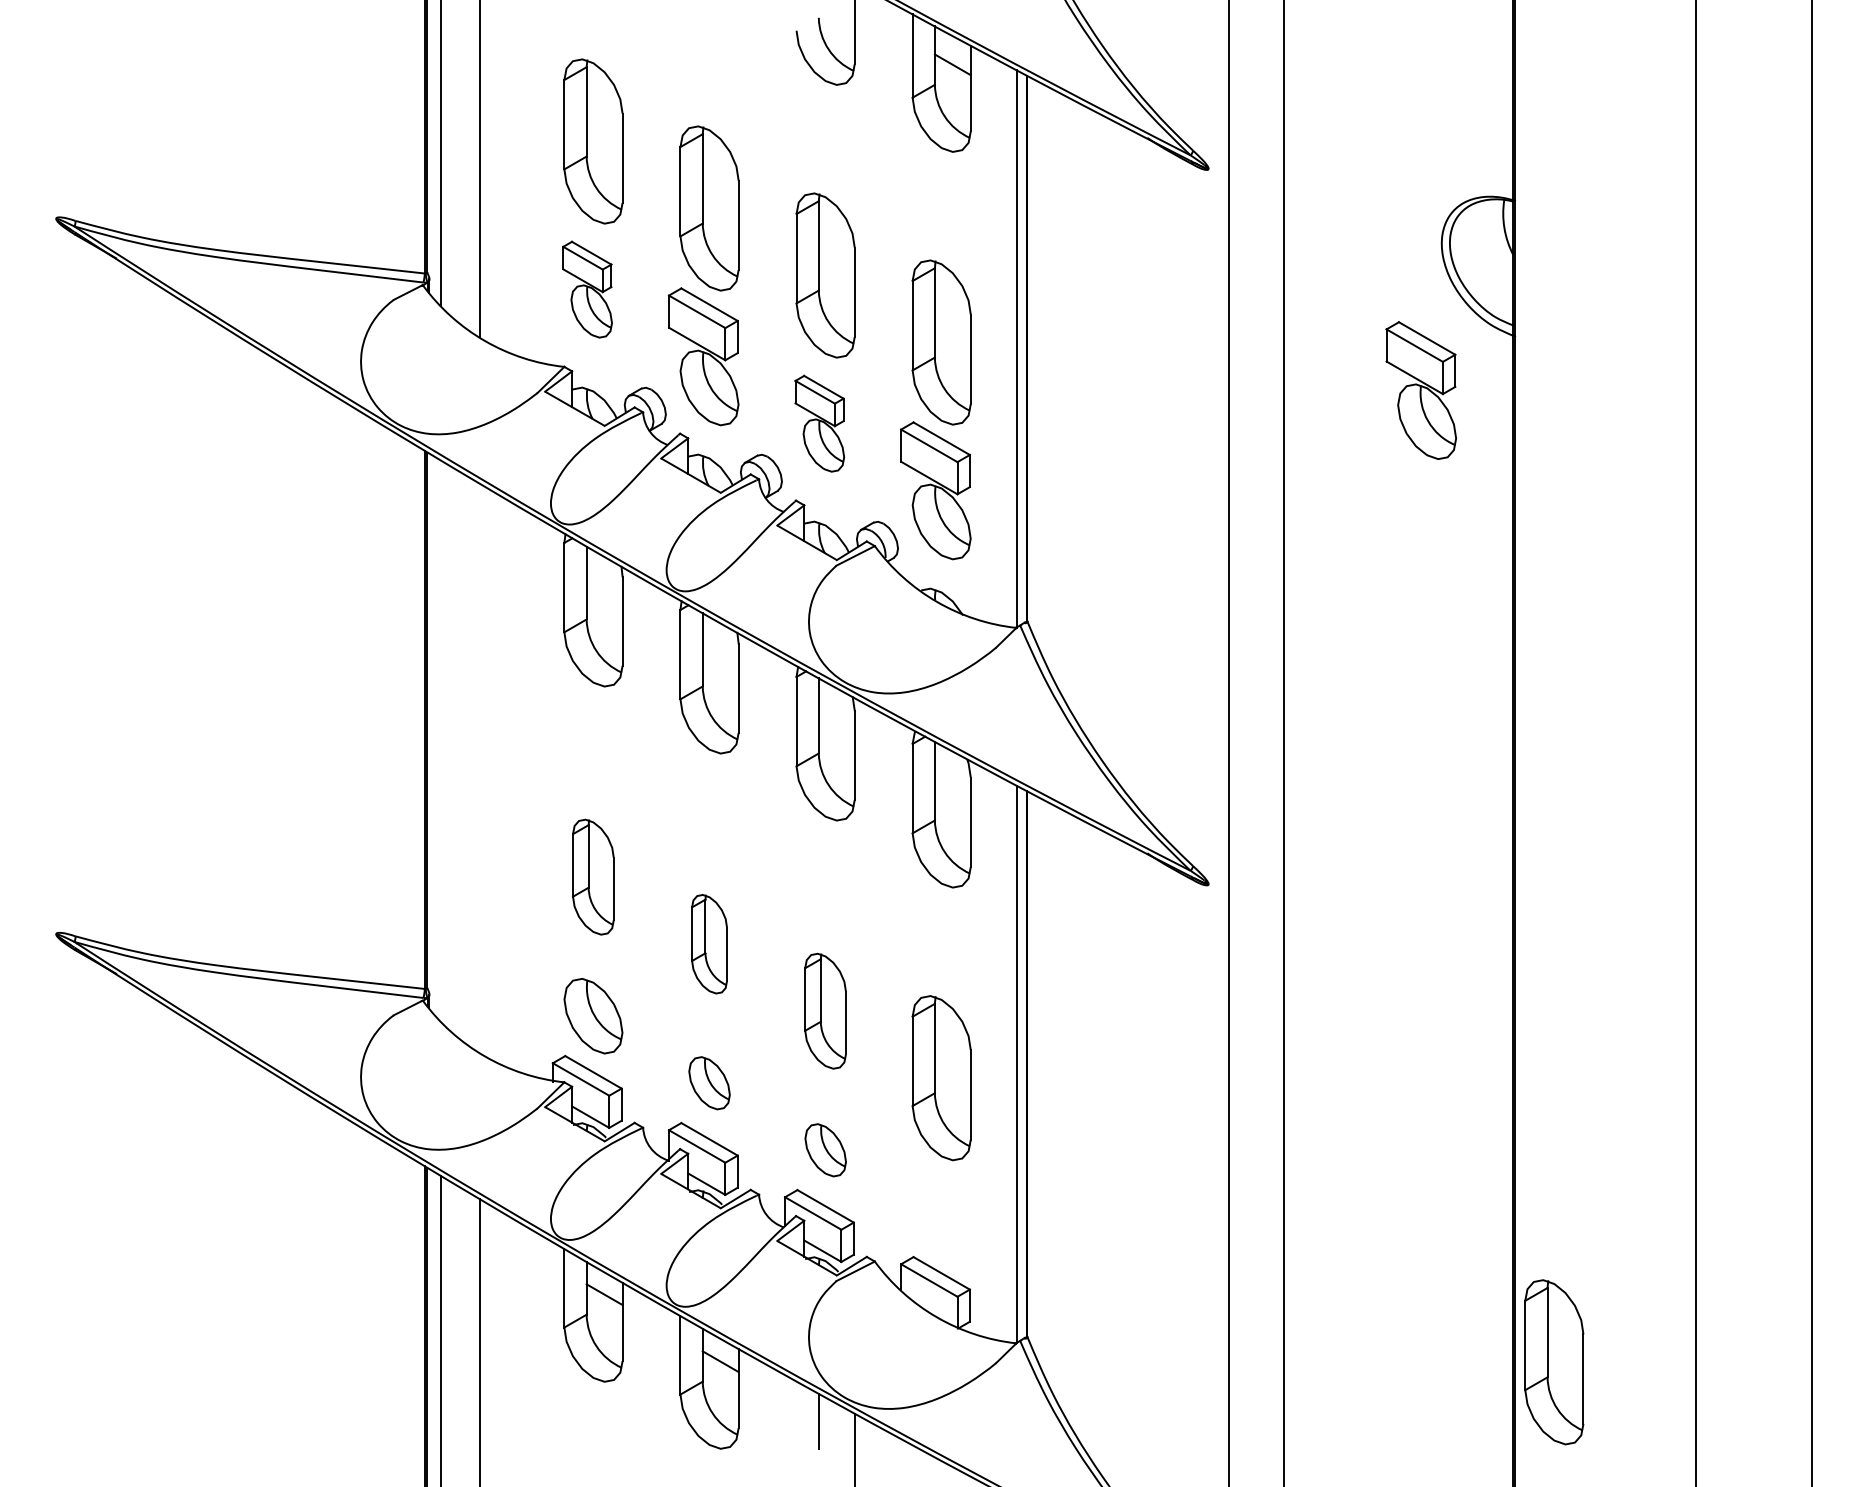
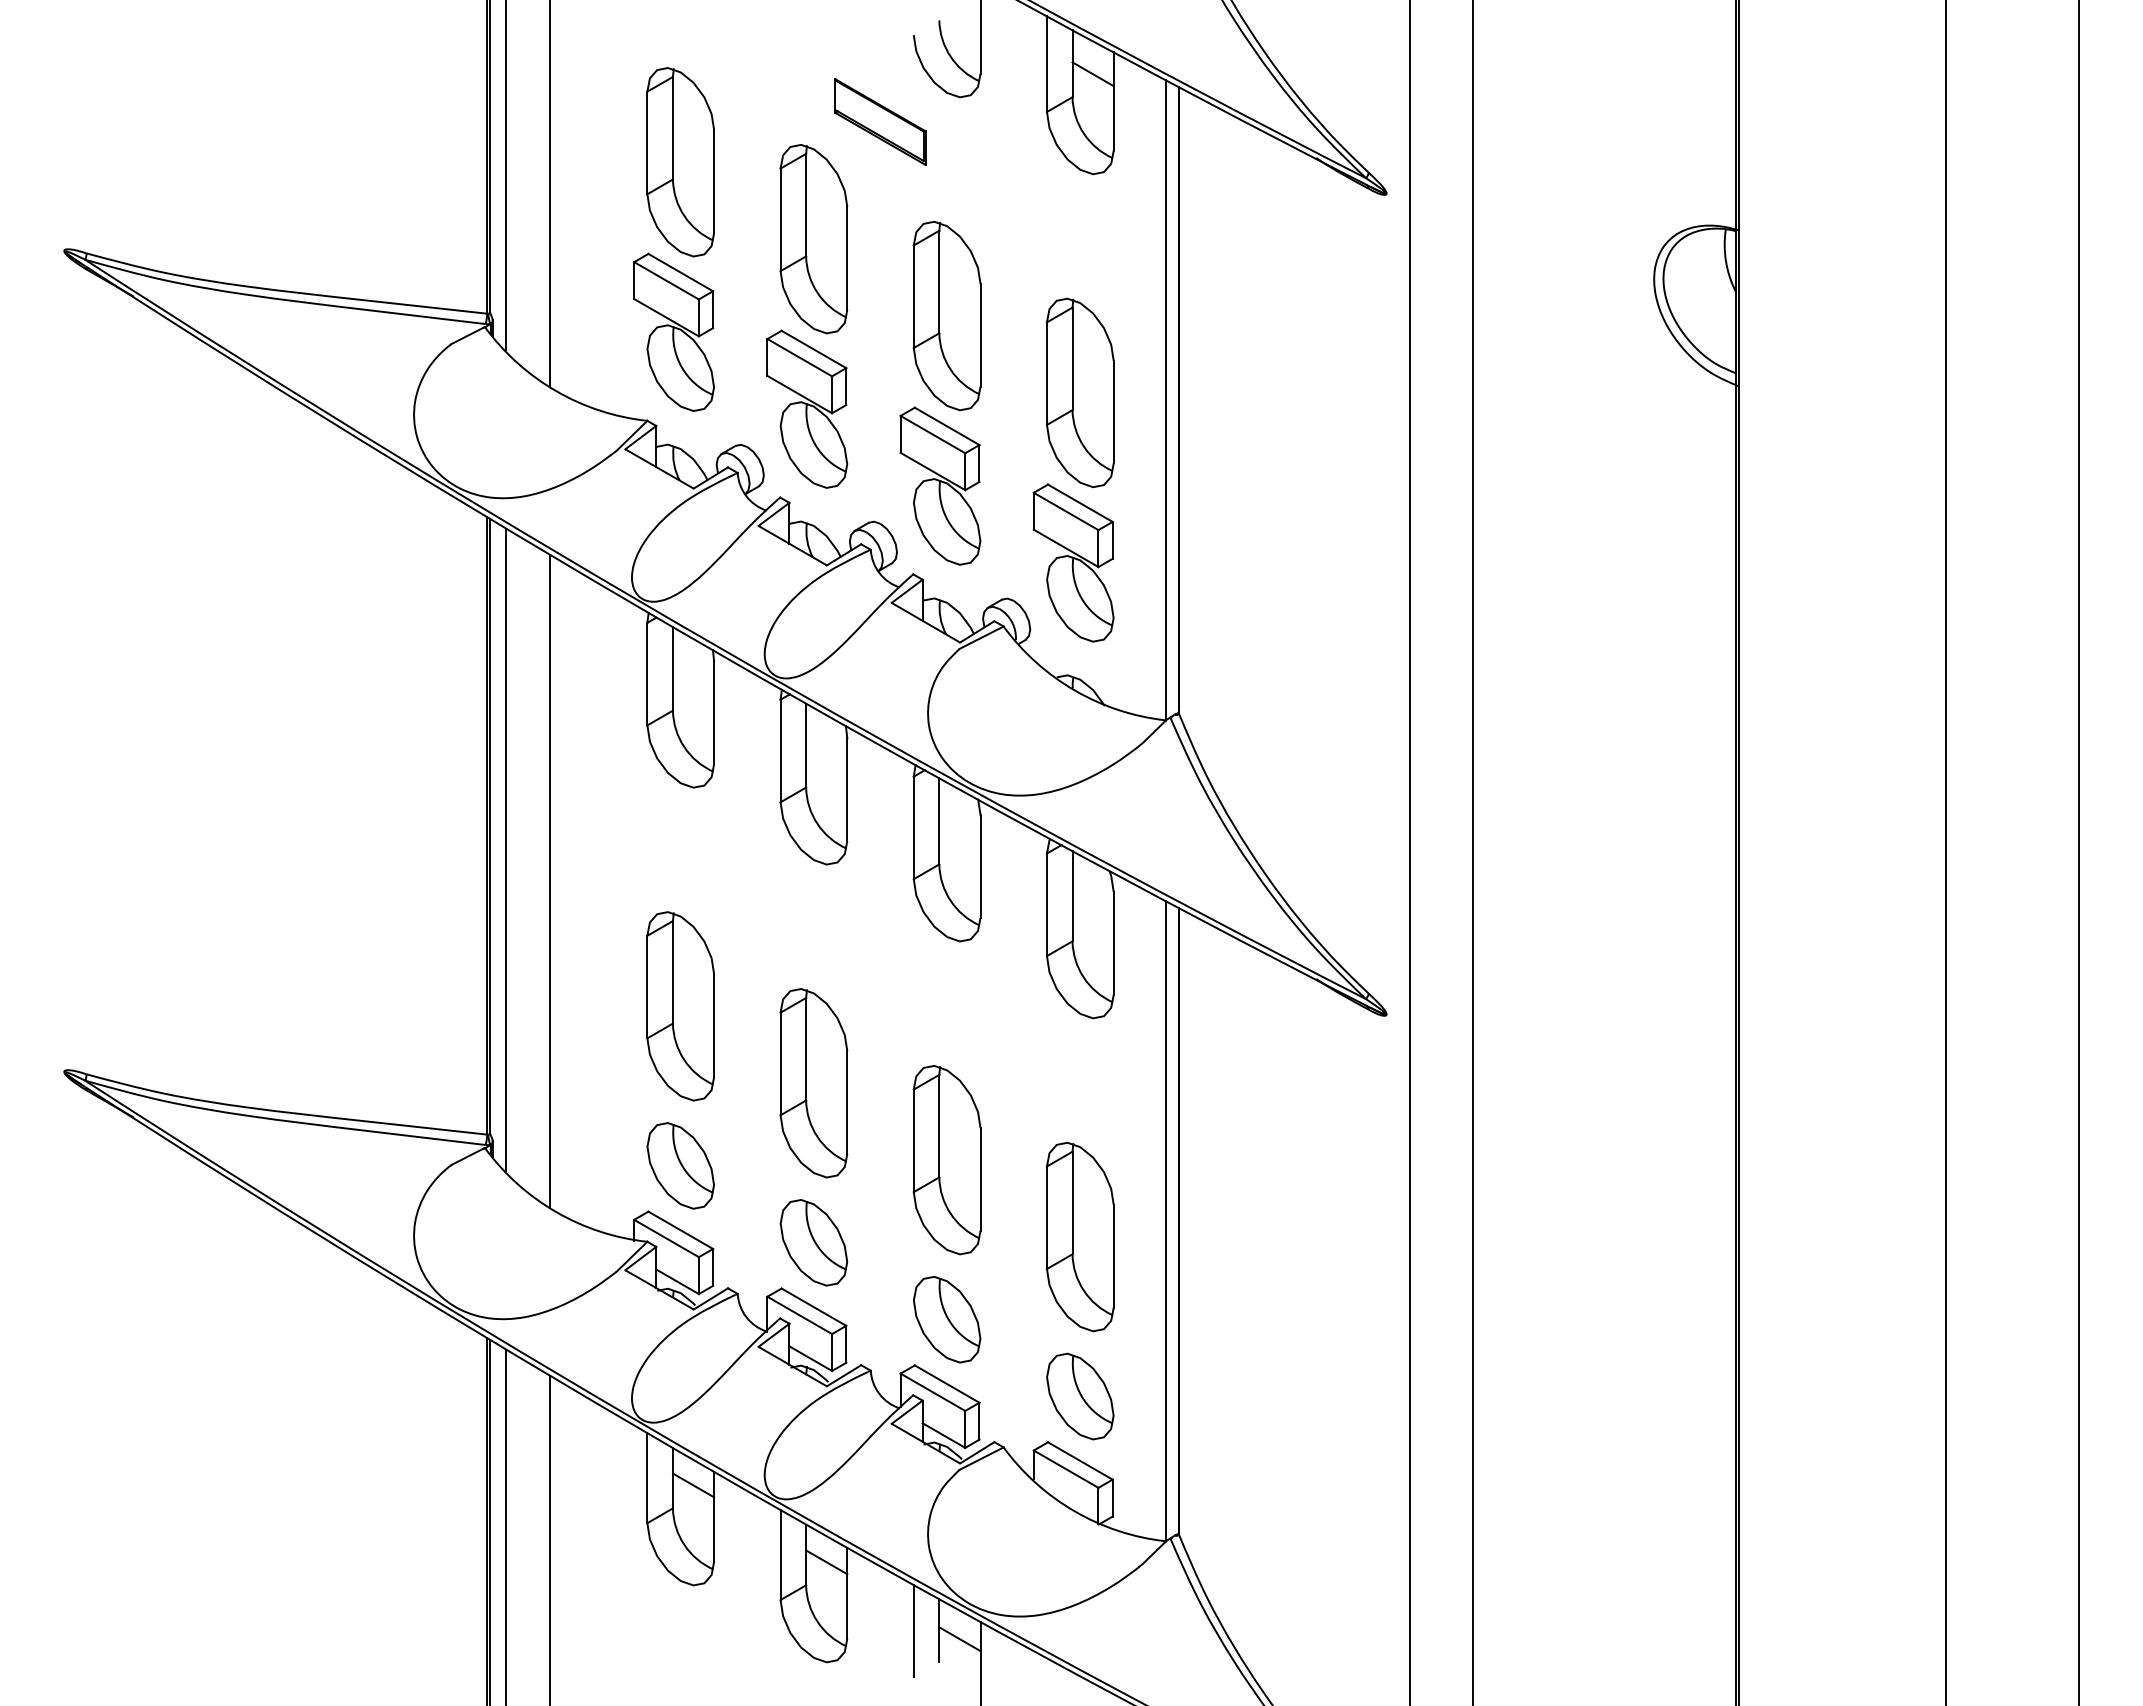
part: (767, 106) -> (880, 122), added
part: (587, 289) -> (673, 331), size x1.43
part: (1421, 390) -> (1630, 447), removed
part: (819, 423) -> (940, 485), size x1.43
line: (441, 740) -> (506, 849), added
line: (479, 768) -> (550, 881), added
part: (593, 877) -> (680, 1006), size x1.43
part: (709, 944) -> (813, 1083), size x1.67
part: (825, 1011) -> (946, 1160), size x1.43
part: (709, 1082) -> (813, 1242), size x1.43
part: (825, 1150) -> (947, 1319), size x1.43
part: (941, 1217) -> (1080, 1396), added
part: (1553, 1361) -> (1782, 1562), removed
line: (796, 1421) -> (913, 1630), added
line: (836, 1428) -> (959, 1639), added

